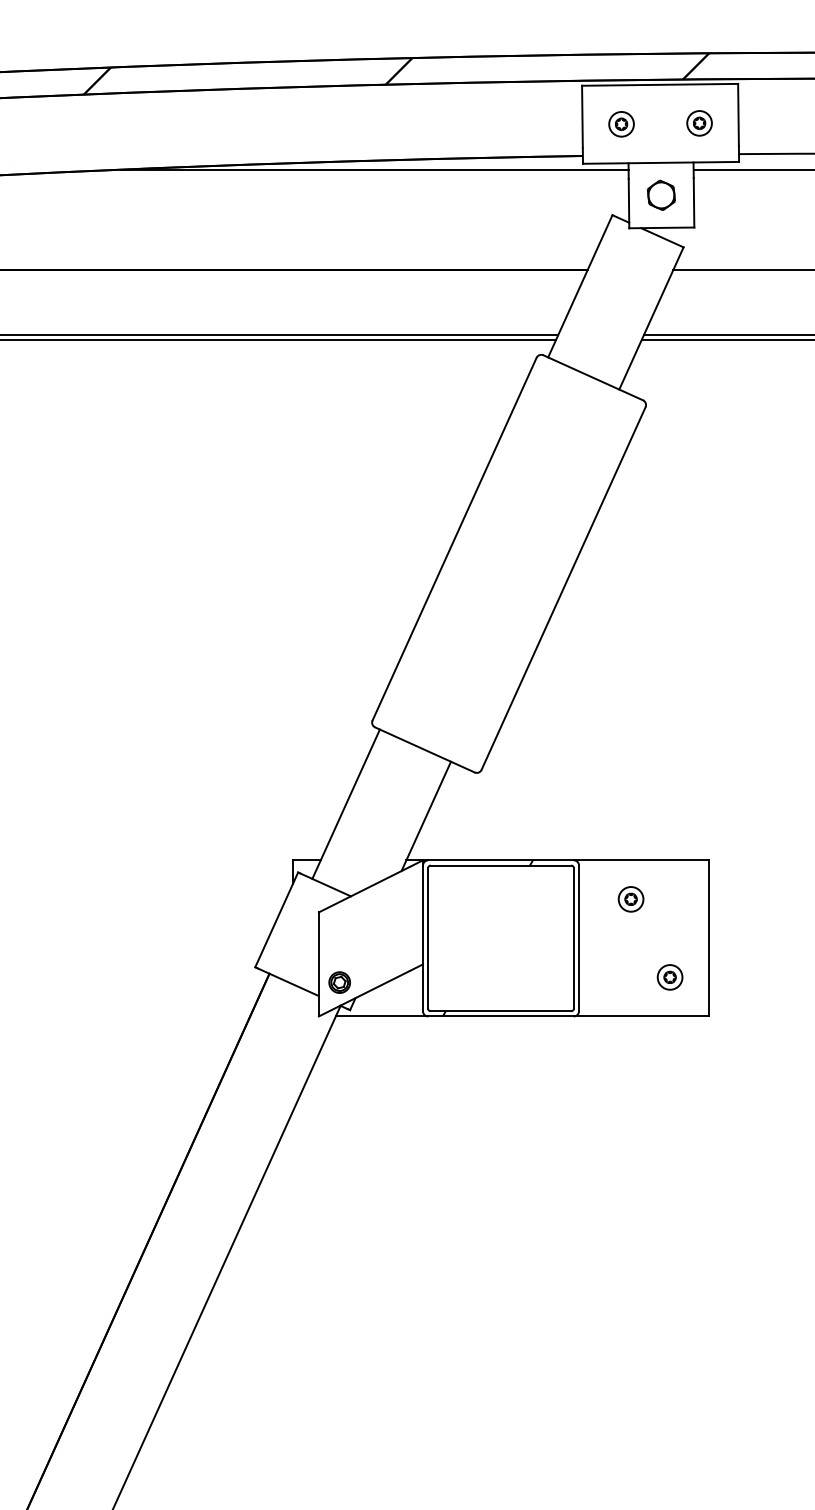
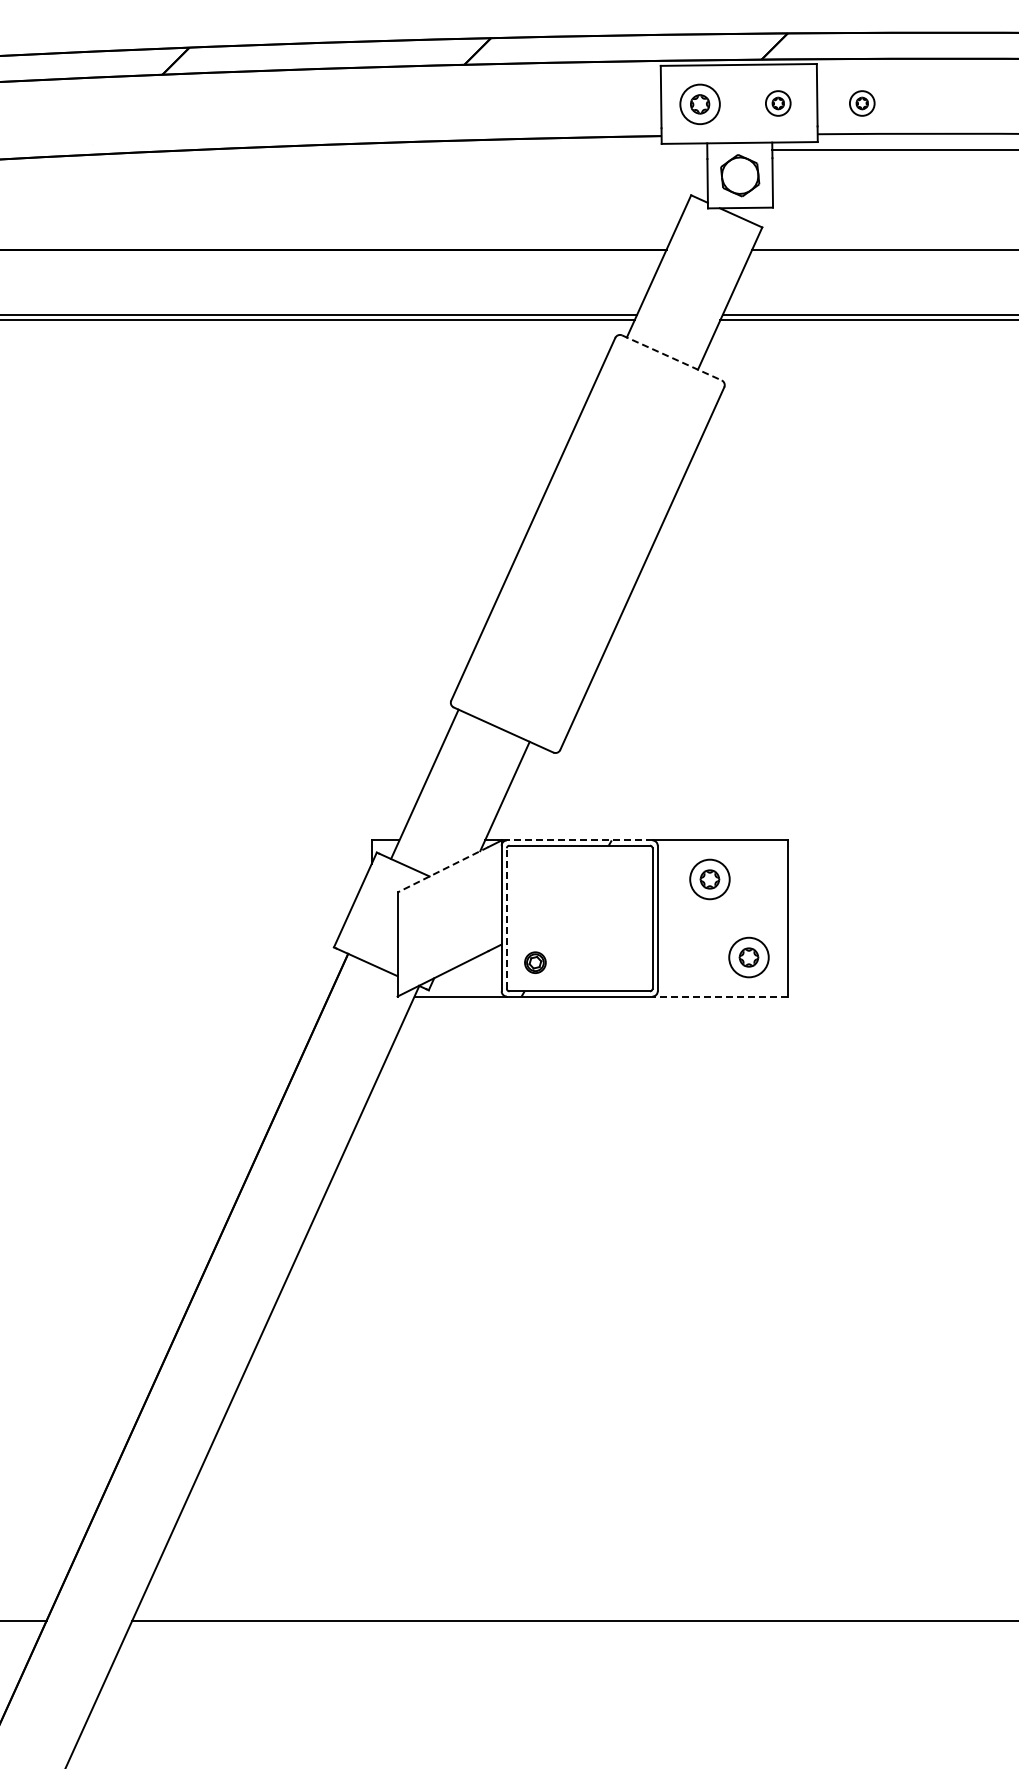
part: (783, 123) -> (862, 103), added
part: (621, 124) -> (700, 104), size x1.6
line: (374, 169) -> (453, 149), removed
part: (660, 194) -> (739, 174), size x1.4
line: (592, 377) -> (671, 357), solid -> dashed
line: (500, 860) -> (579, 840), solid -> dashed
line: (364, 889) -> (443, 869), solid -> dashed
part: (630, 899) -> (709, 879), size x1.6
line: (427, 938) -> (506, 918), solid -> dashed
part: (669, 977) -> (748, 957), size x1.6
part: (339, 982) -> (535, 962), moved
line: (641, 1016) -> (720, 996), solid -> dashed

